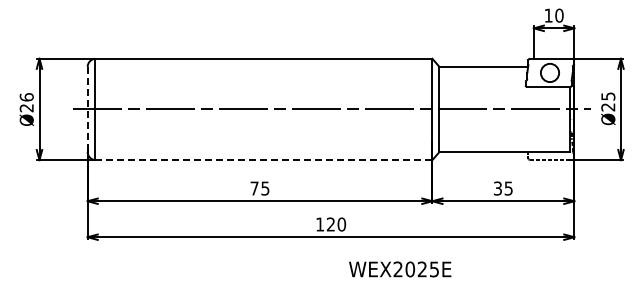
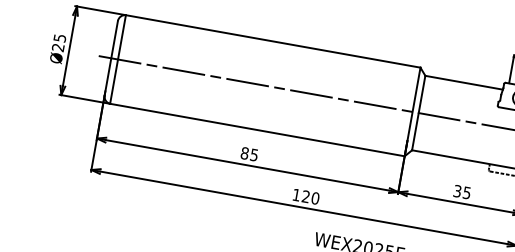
text: (26, 97) -> (59, 38), Ø26 -> Ø25
line: (87, 109) -> (111, 58), dashed -> solid
line: (263, 160) -> (257, 130), dashed -> solid
text: (254, 188) -> (244, 153), 75 -> 85

